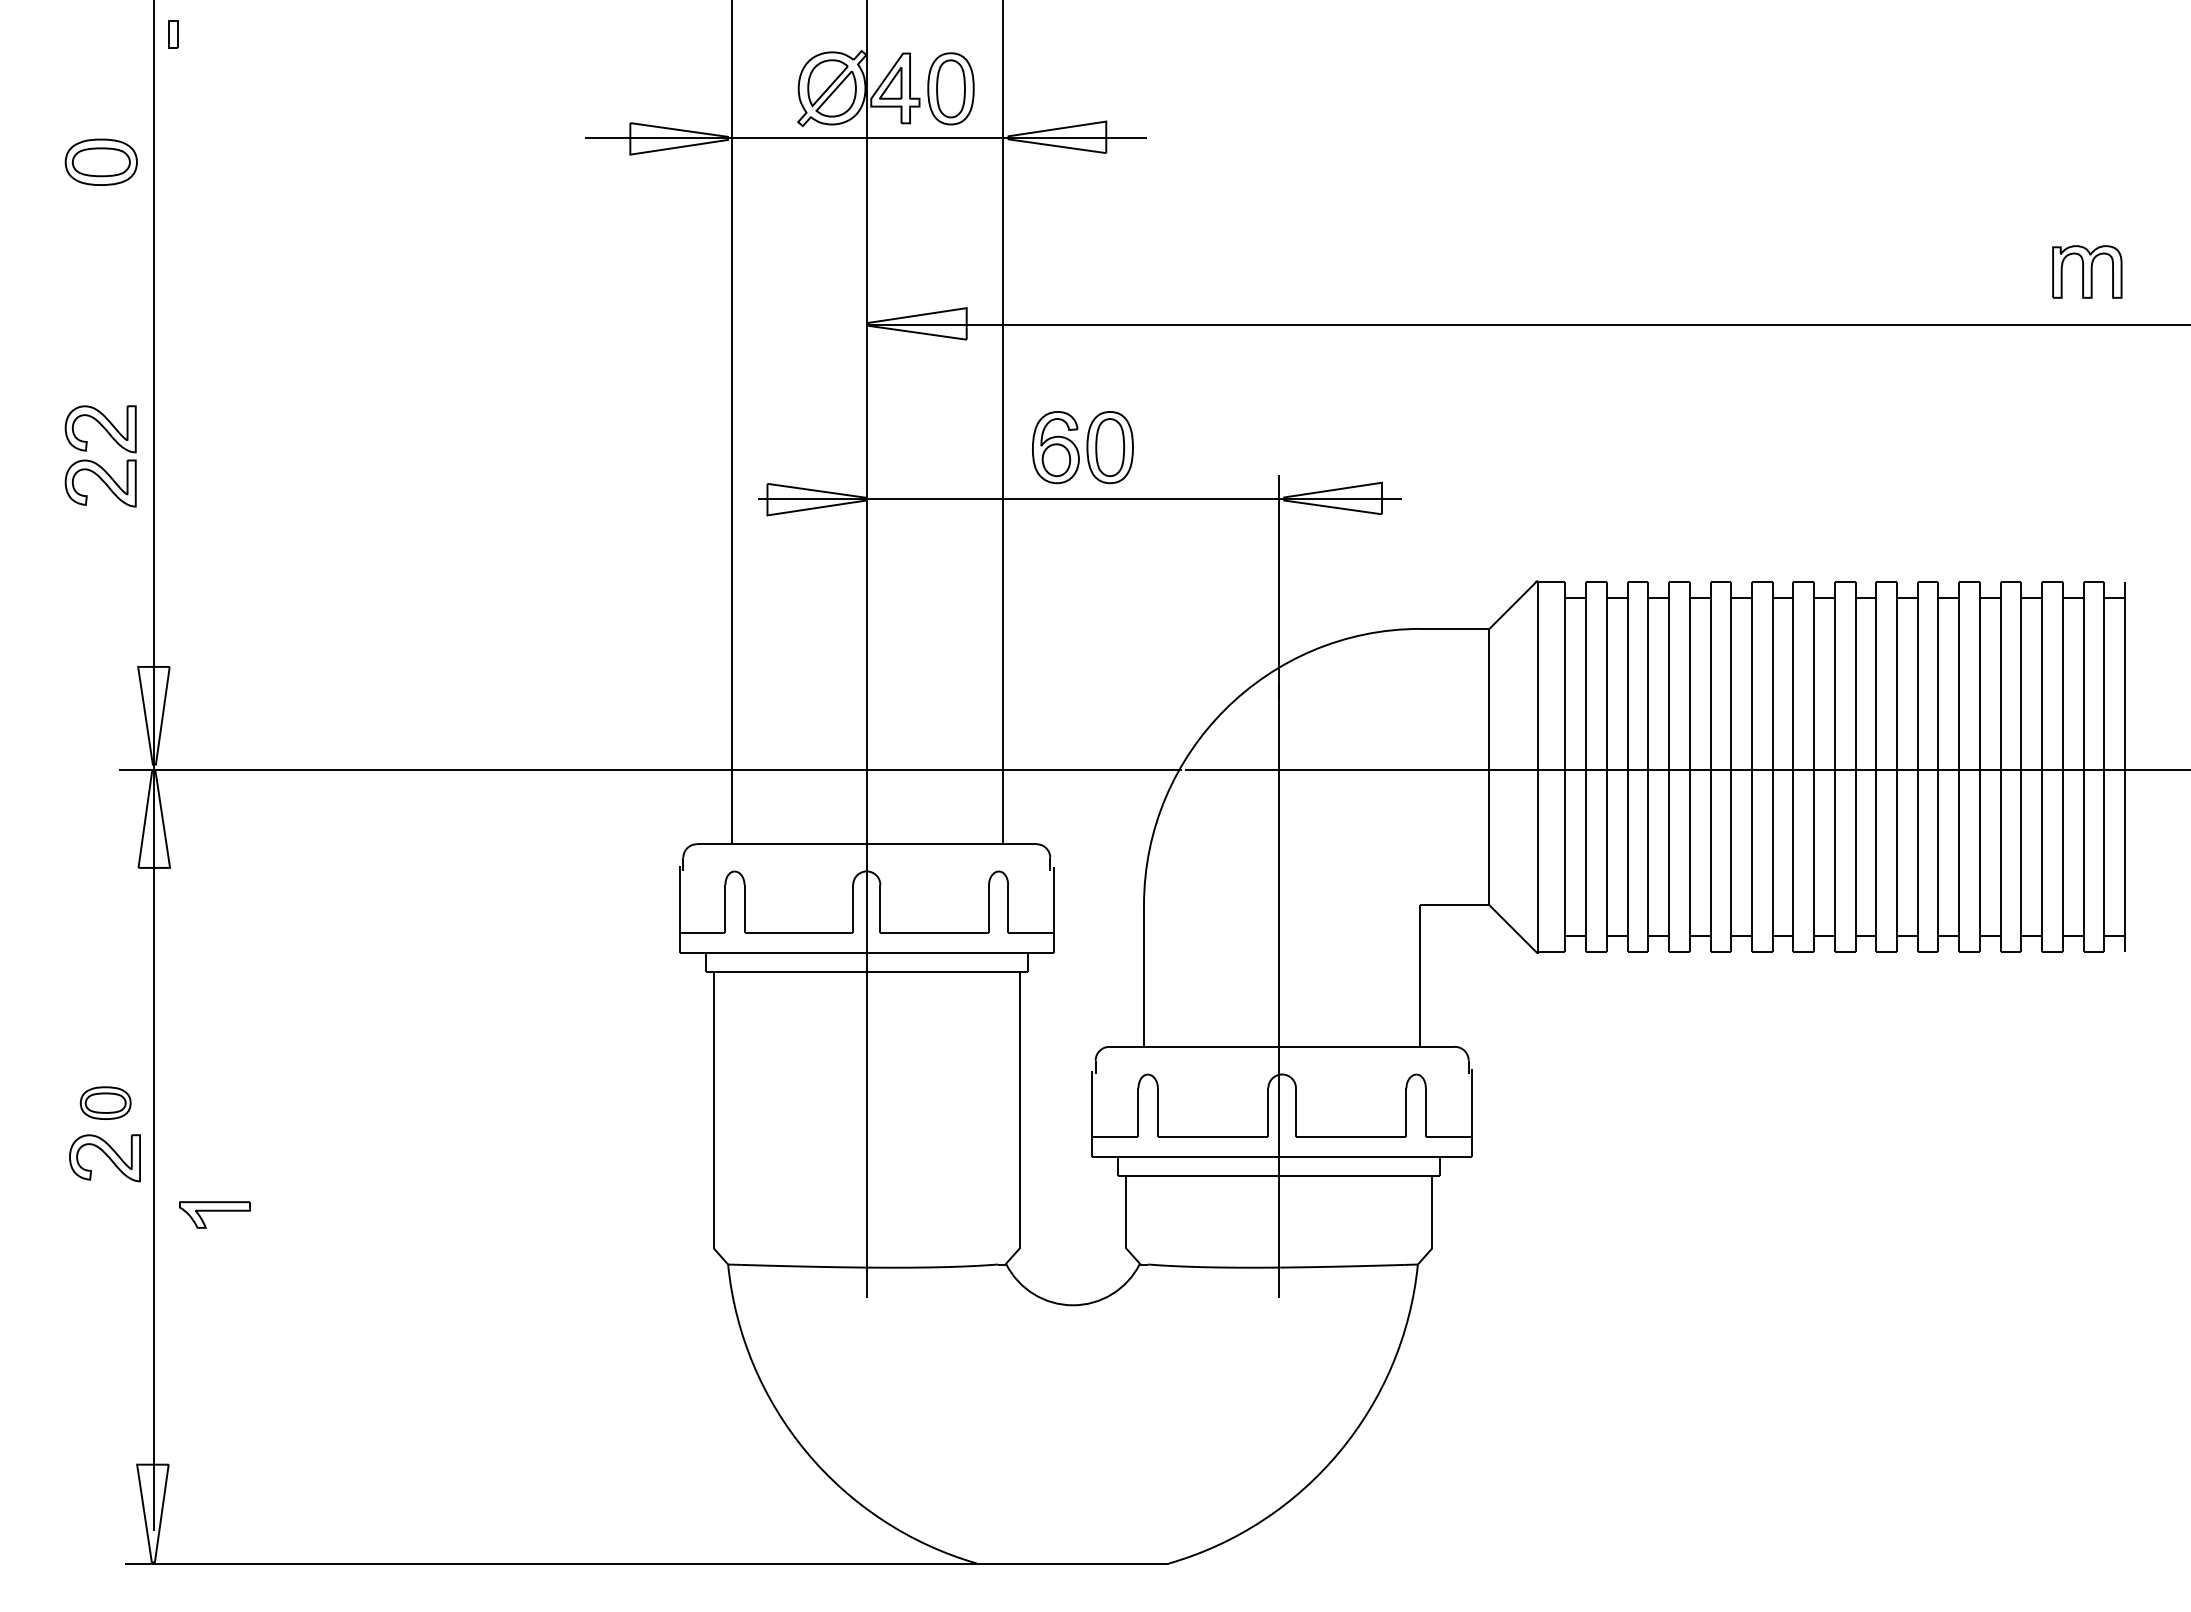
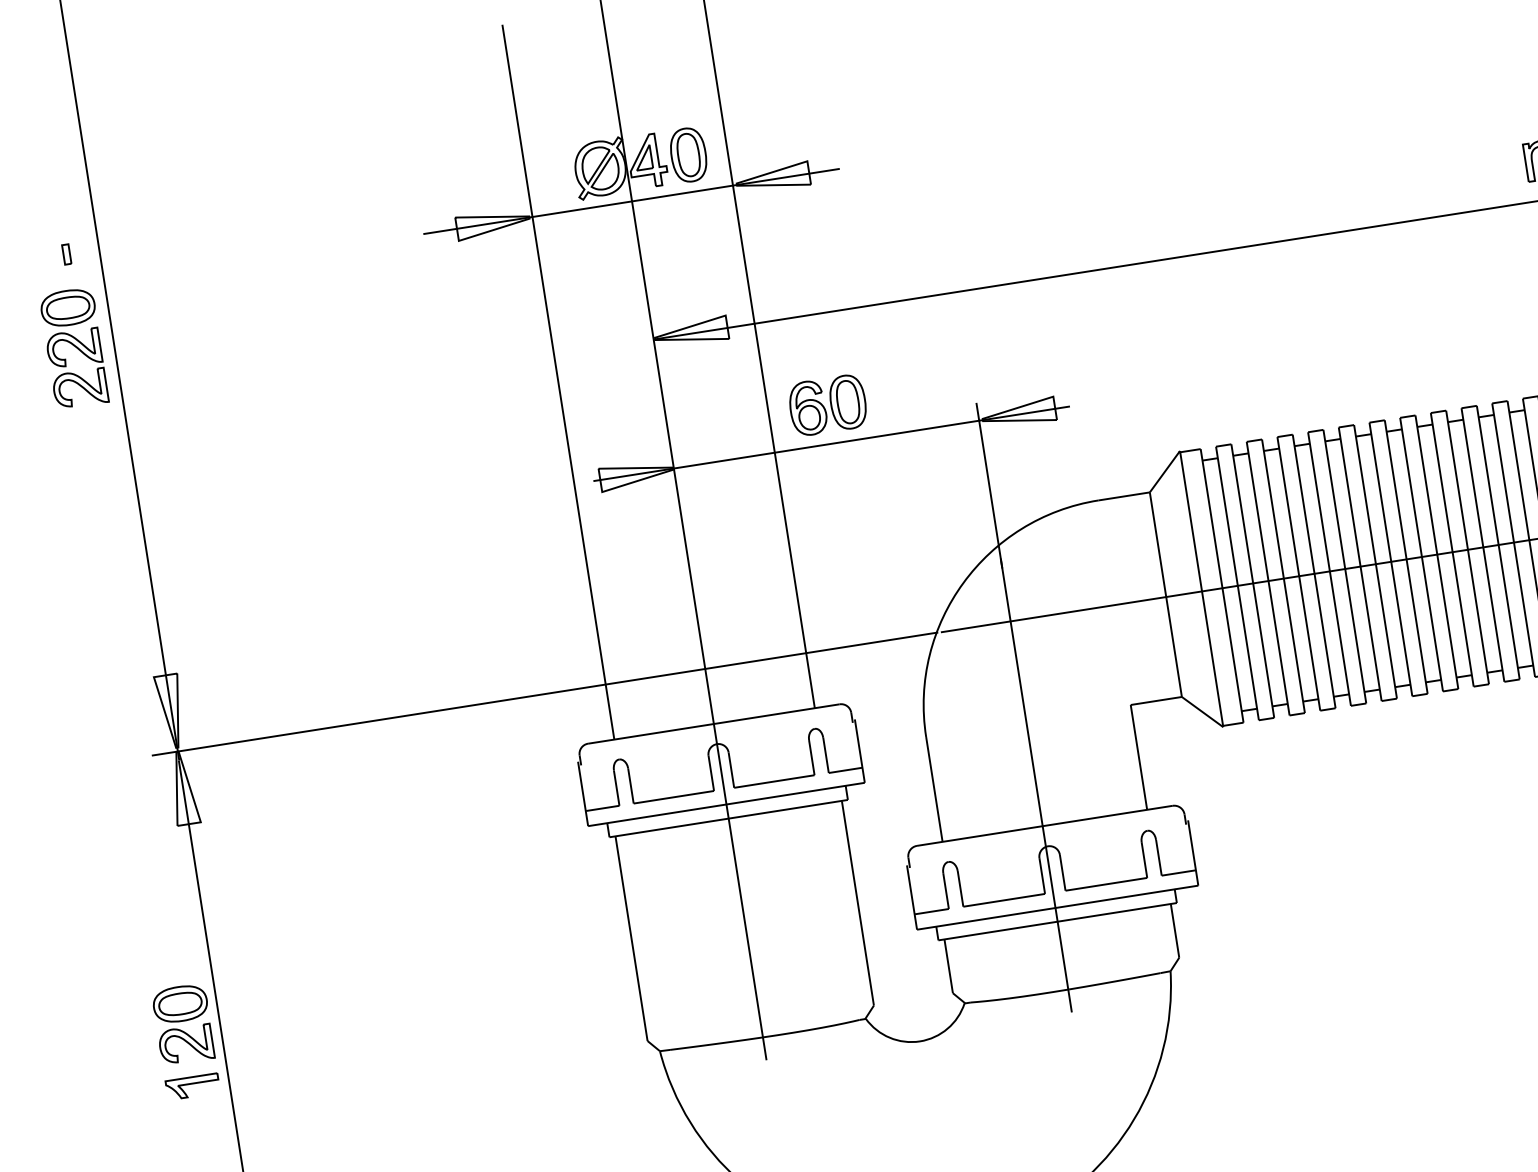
part: (173, 34) -> (66, 254), moved
part: (96, 462) -> (74, 373), moved
part: (105, 1102) -> (180, 1003), size x1.43
part: (214, 1214) -> (192, 1086), moved

